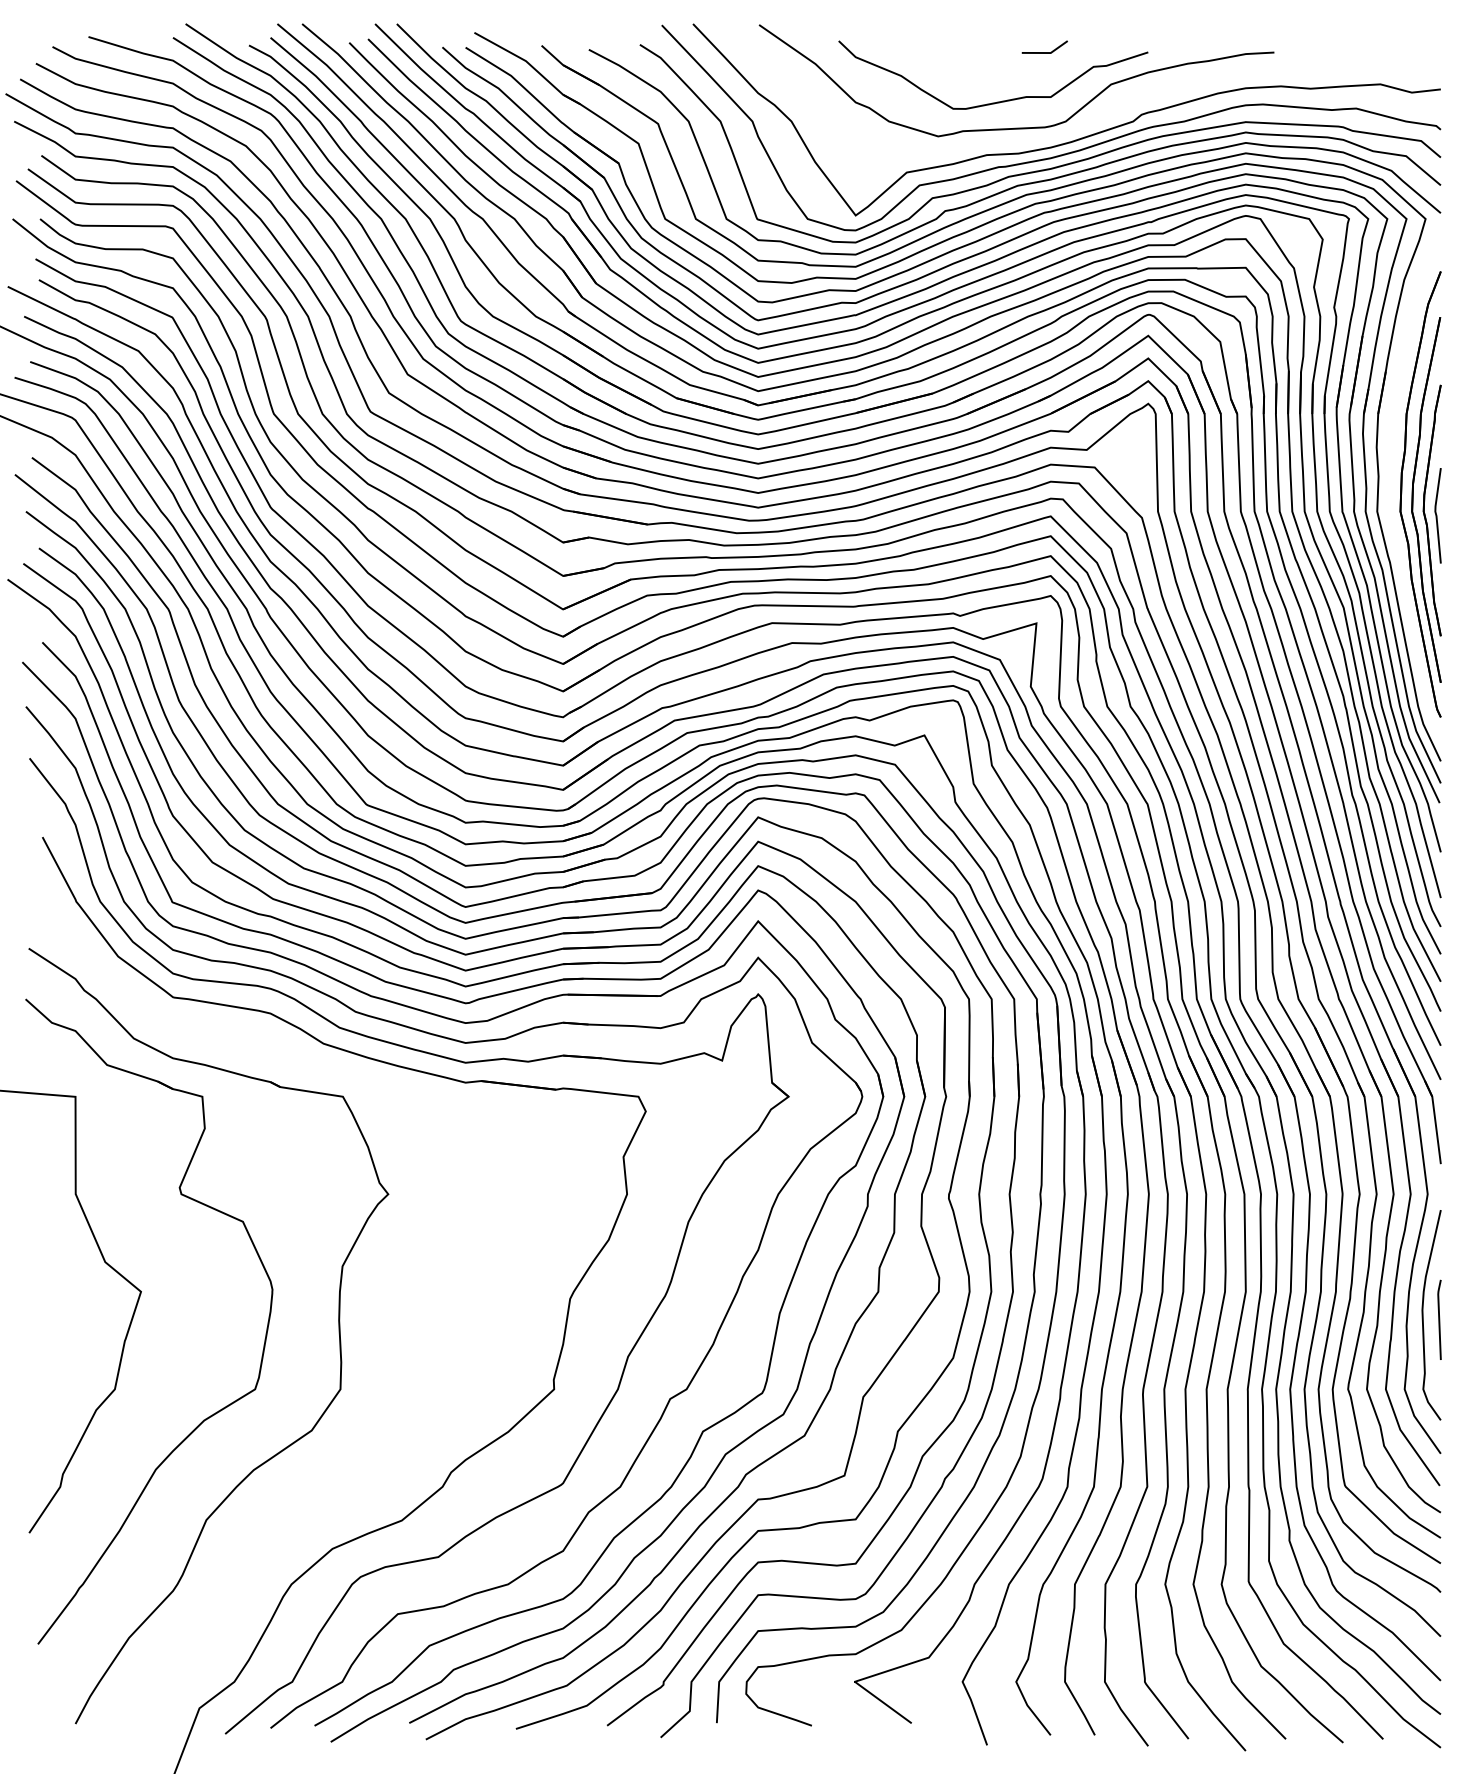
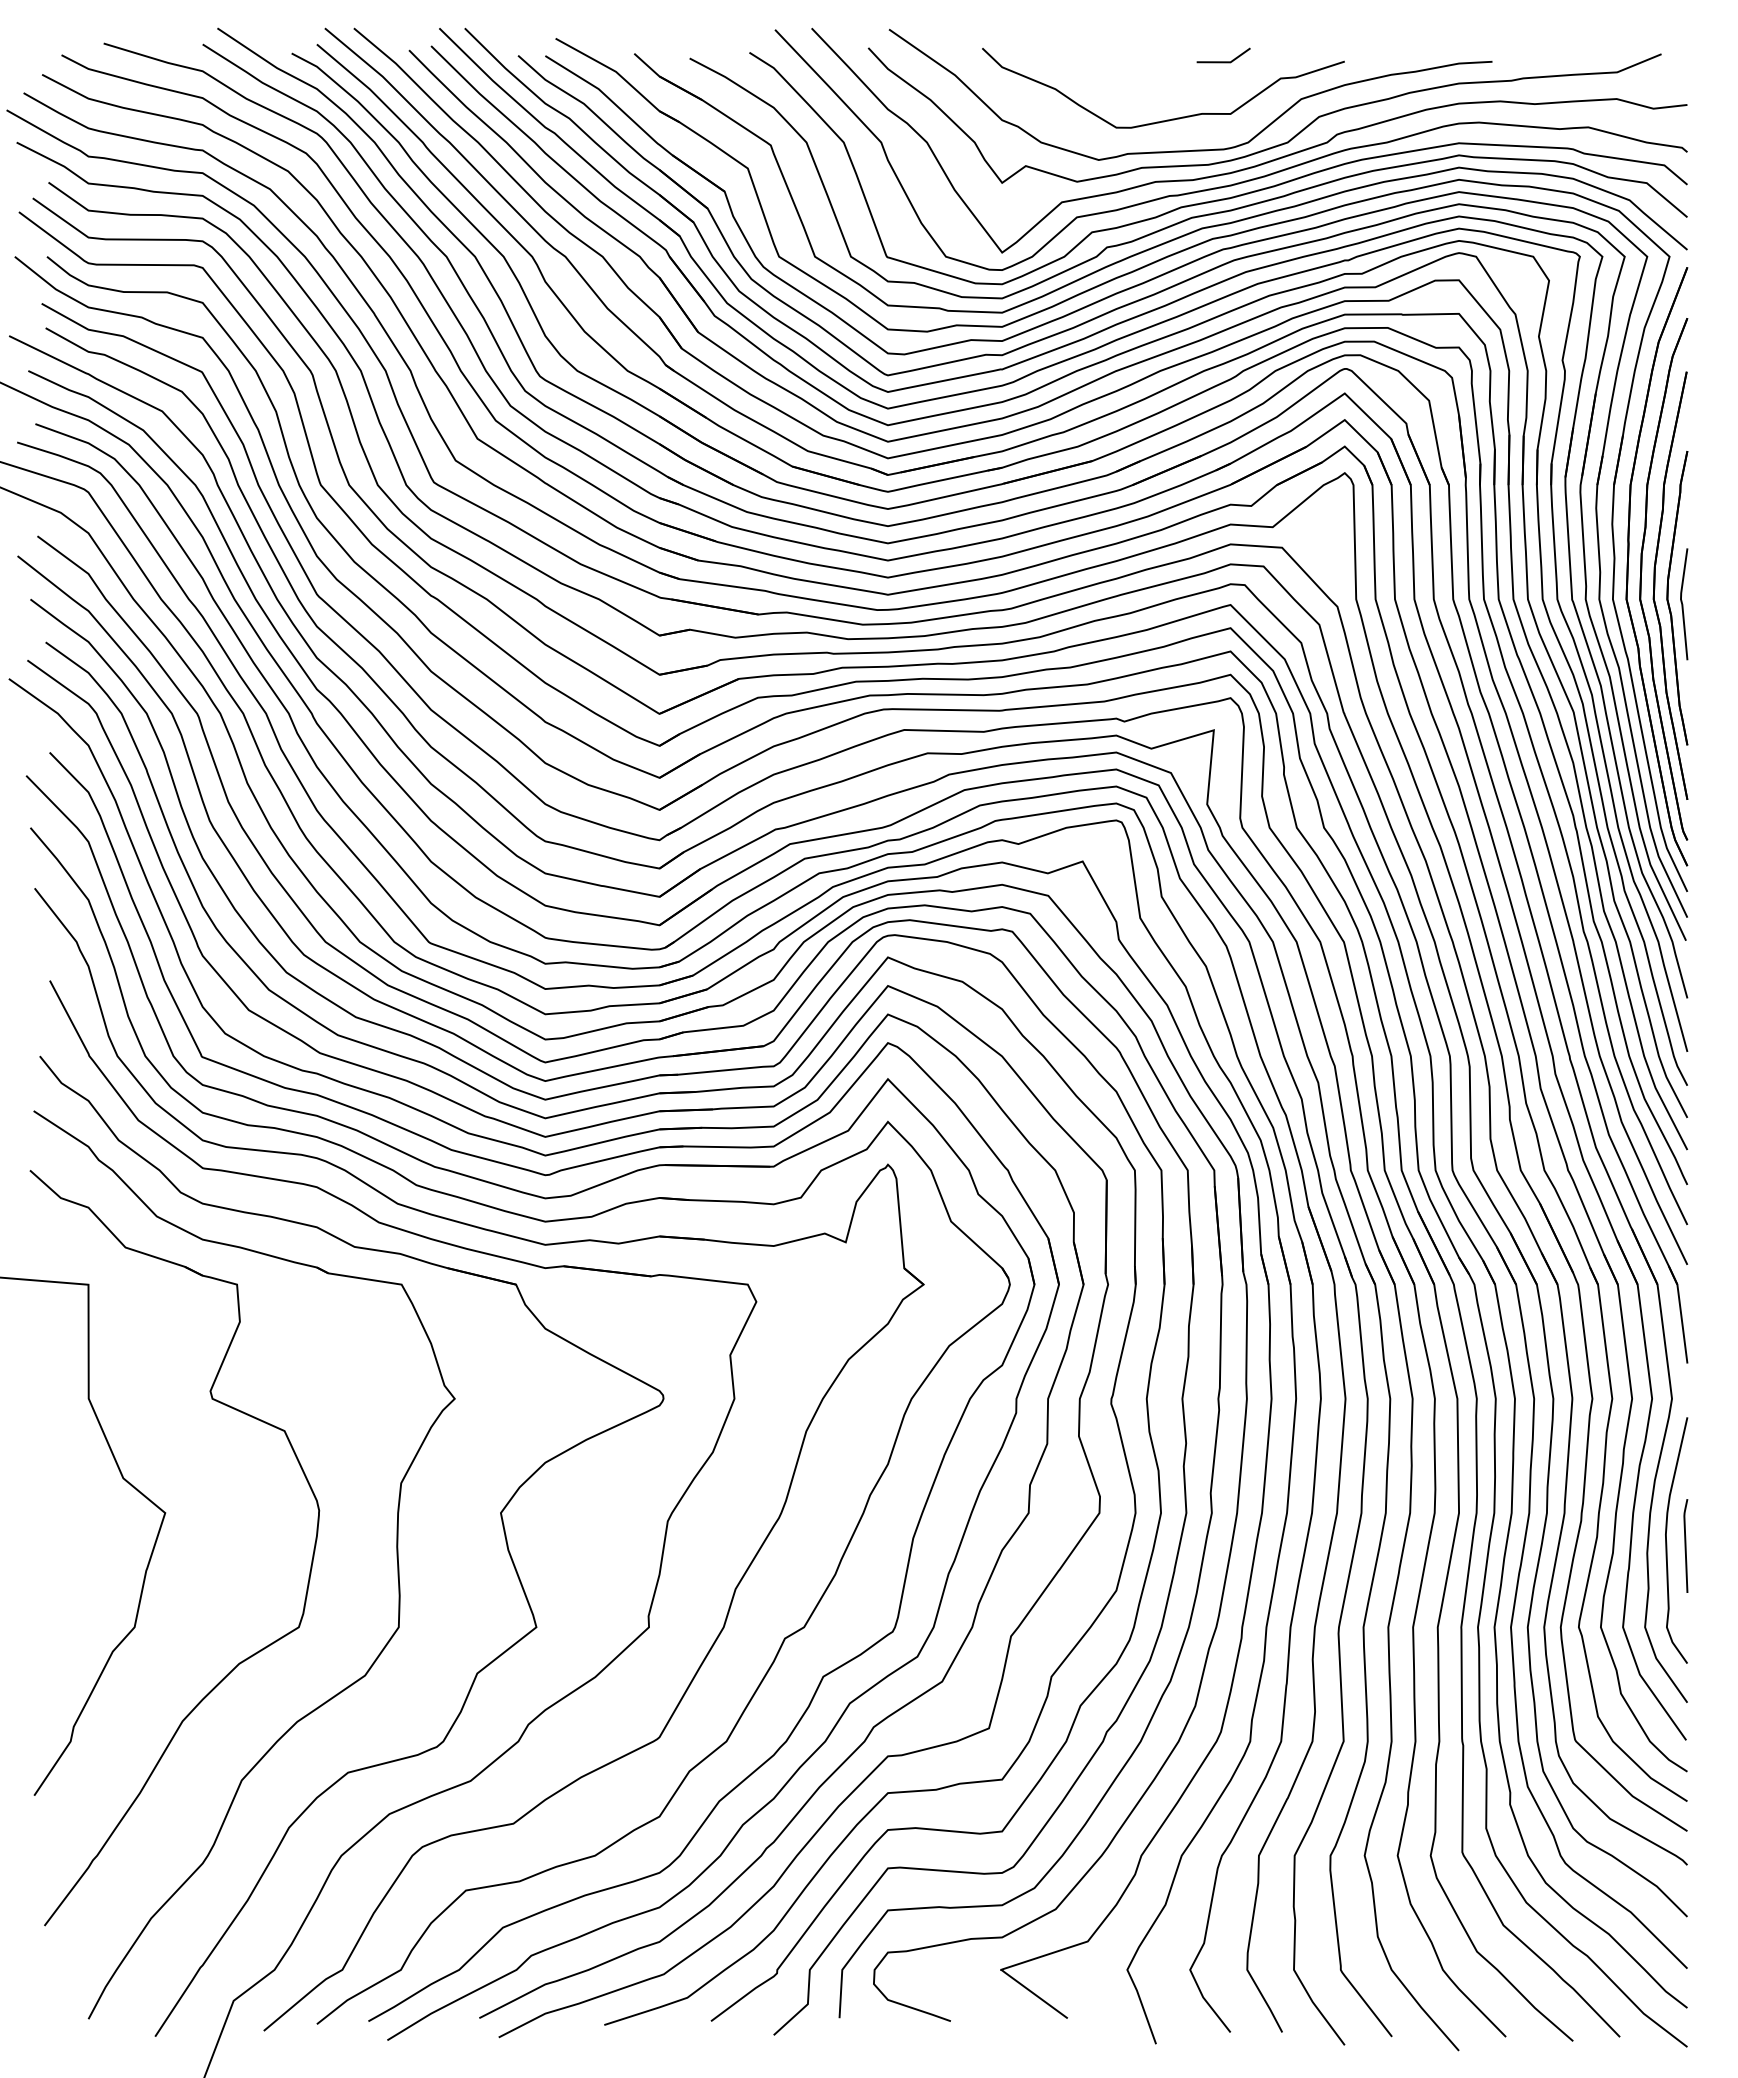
curve: (1089, 124) -> (1275, 145), added
part: (1390, 483) -> (1628, 566), added
part: (427, 1295) -> (500, 1517), added

